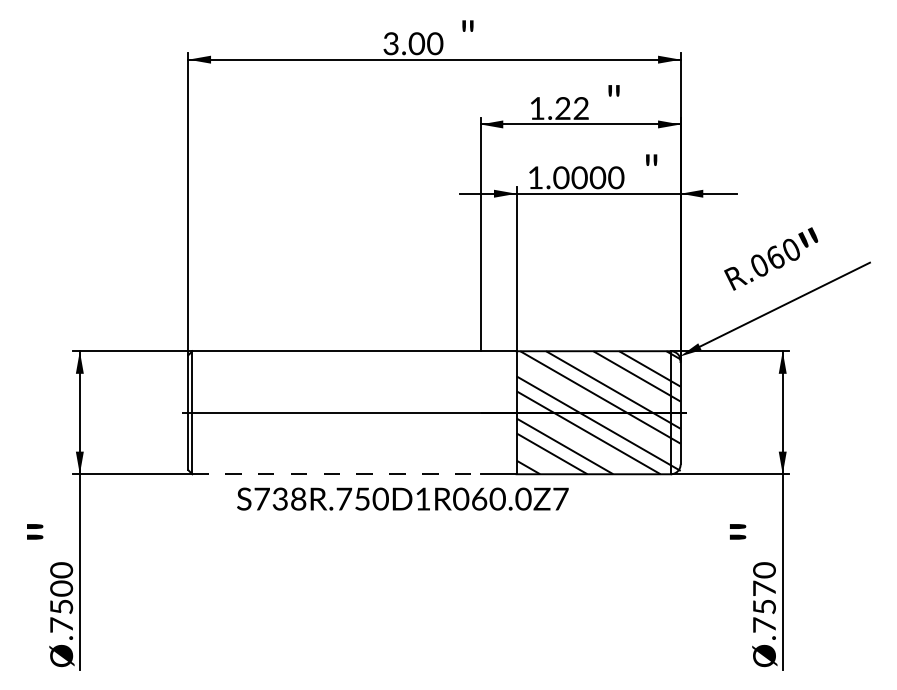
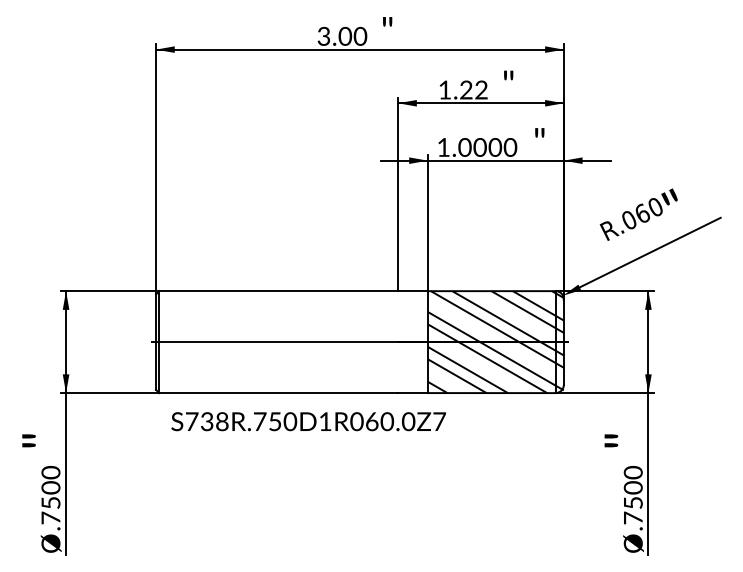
line: (337, 474) -> (279, 393), dashed -> solid
text: (402, 498) -> (308, 421), moved
text: (763, 588) -> (632, 487), .7570 -> .7500

